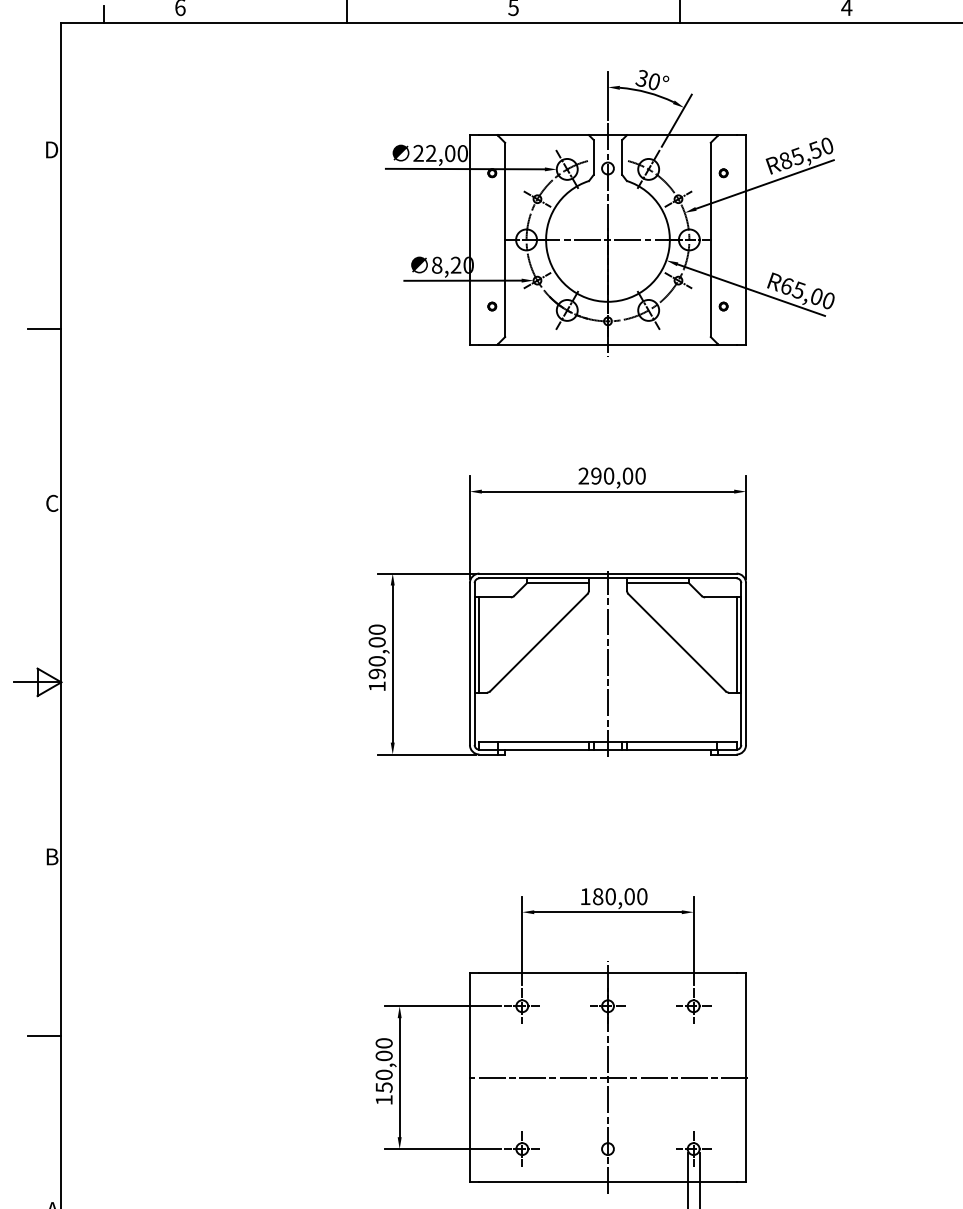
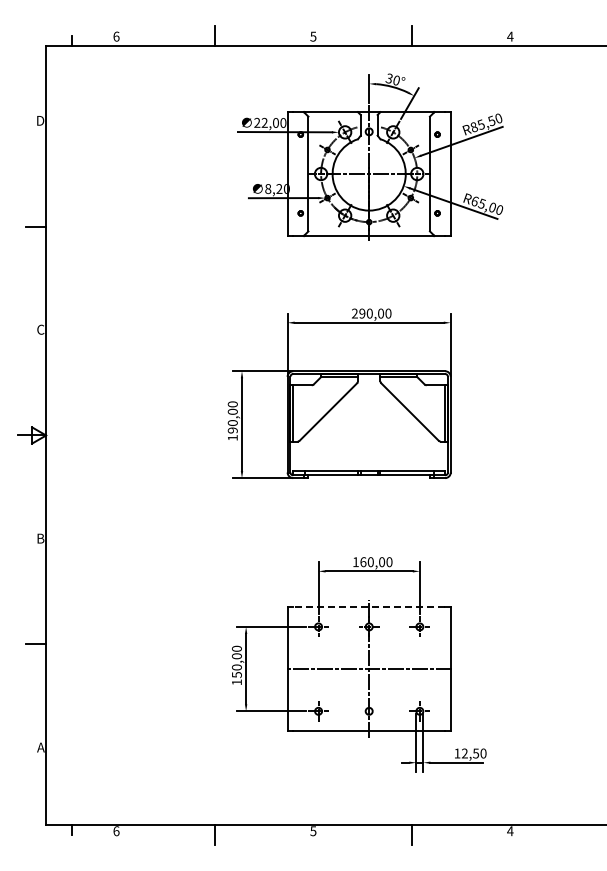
line: (608, 663) -> (369, 424), removed
text: (598, 897) -> (363, 562), 180,00 -> 160,00
line: (608, 973) -> (369, 607), solid -> dashed

